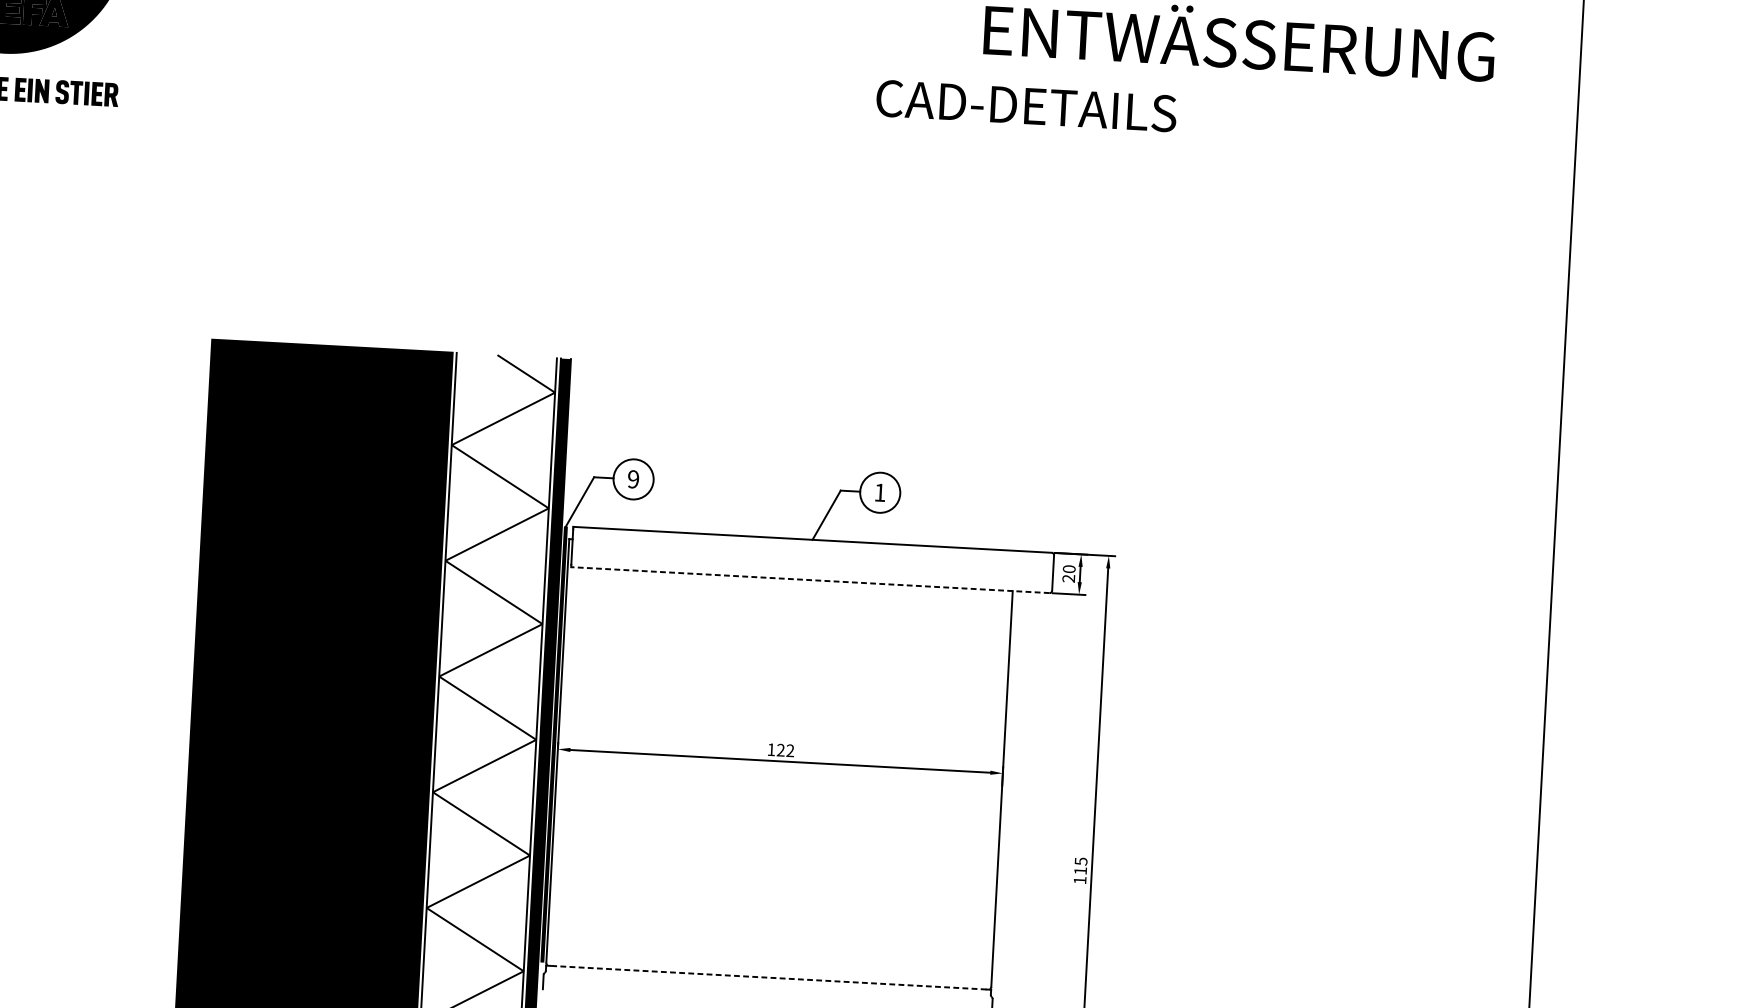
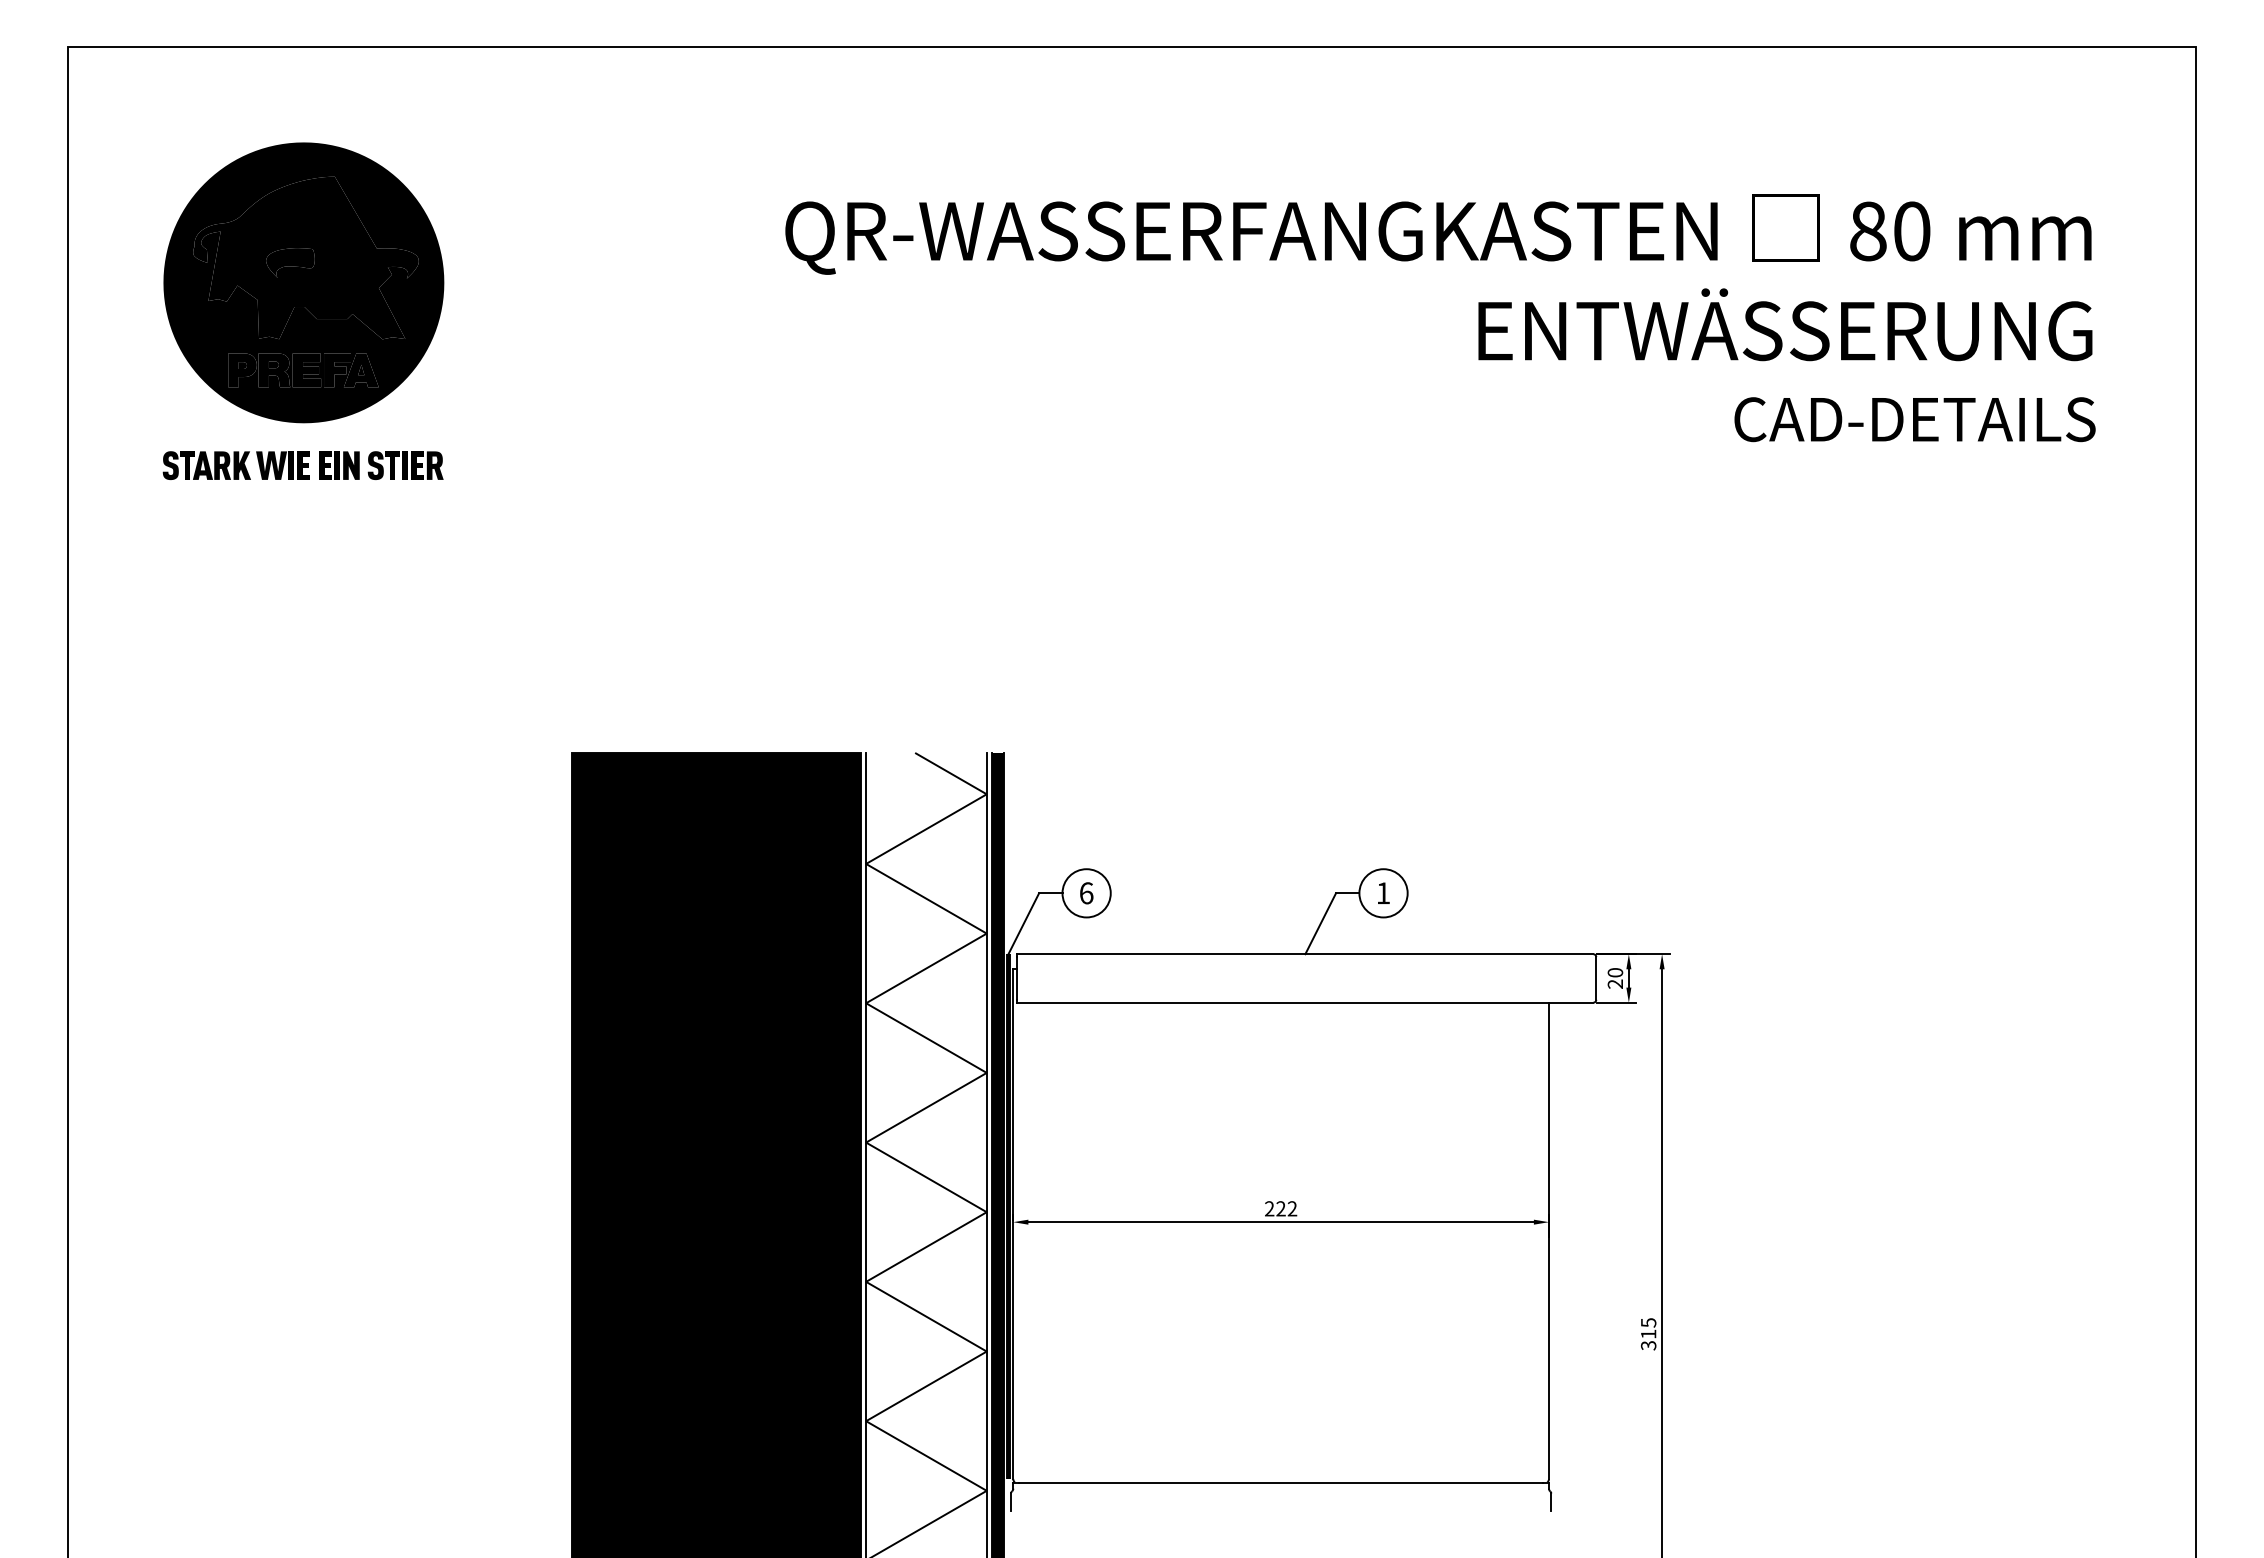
text: (1026, 105) -> (1914, 419), moved
text: (633, 479) -> (1086, 893), 9 -> 6
line: (810, 579) -> (1305, 1002), dashed -> solid
text: (771, 749) -> (1269, 1208), 122 -> 222
text: (1079, 880) -> (1648, 1345), 115 -> 315
line: (768, 977) -> (1280, 1482), dashed -> solid

